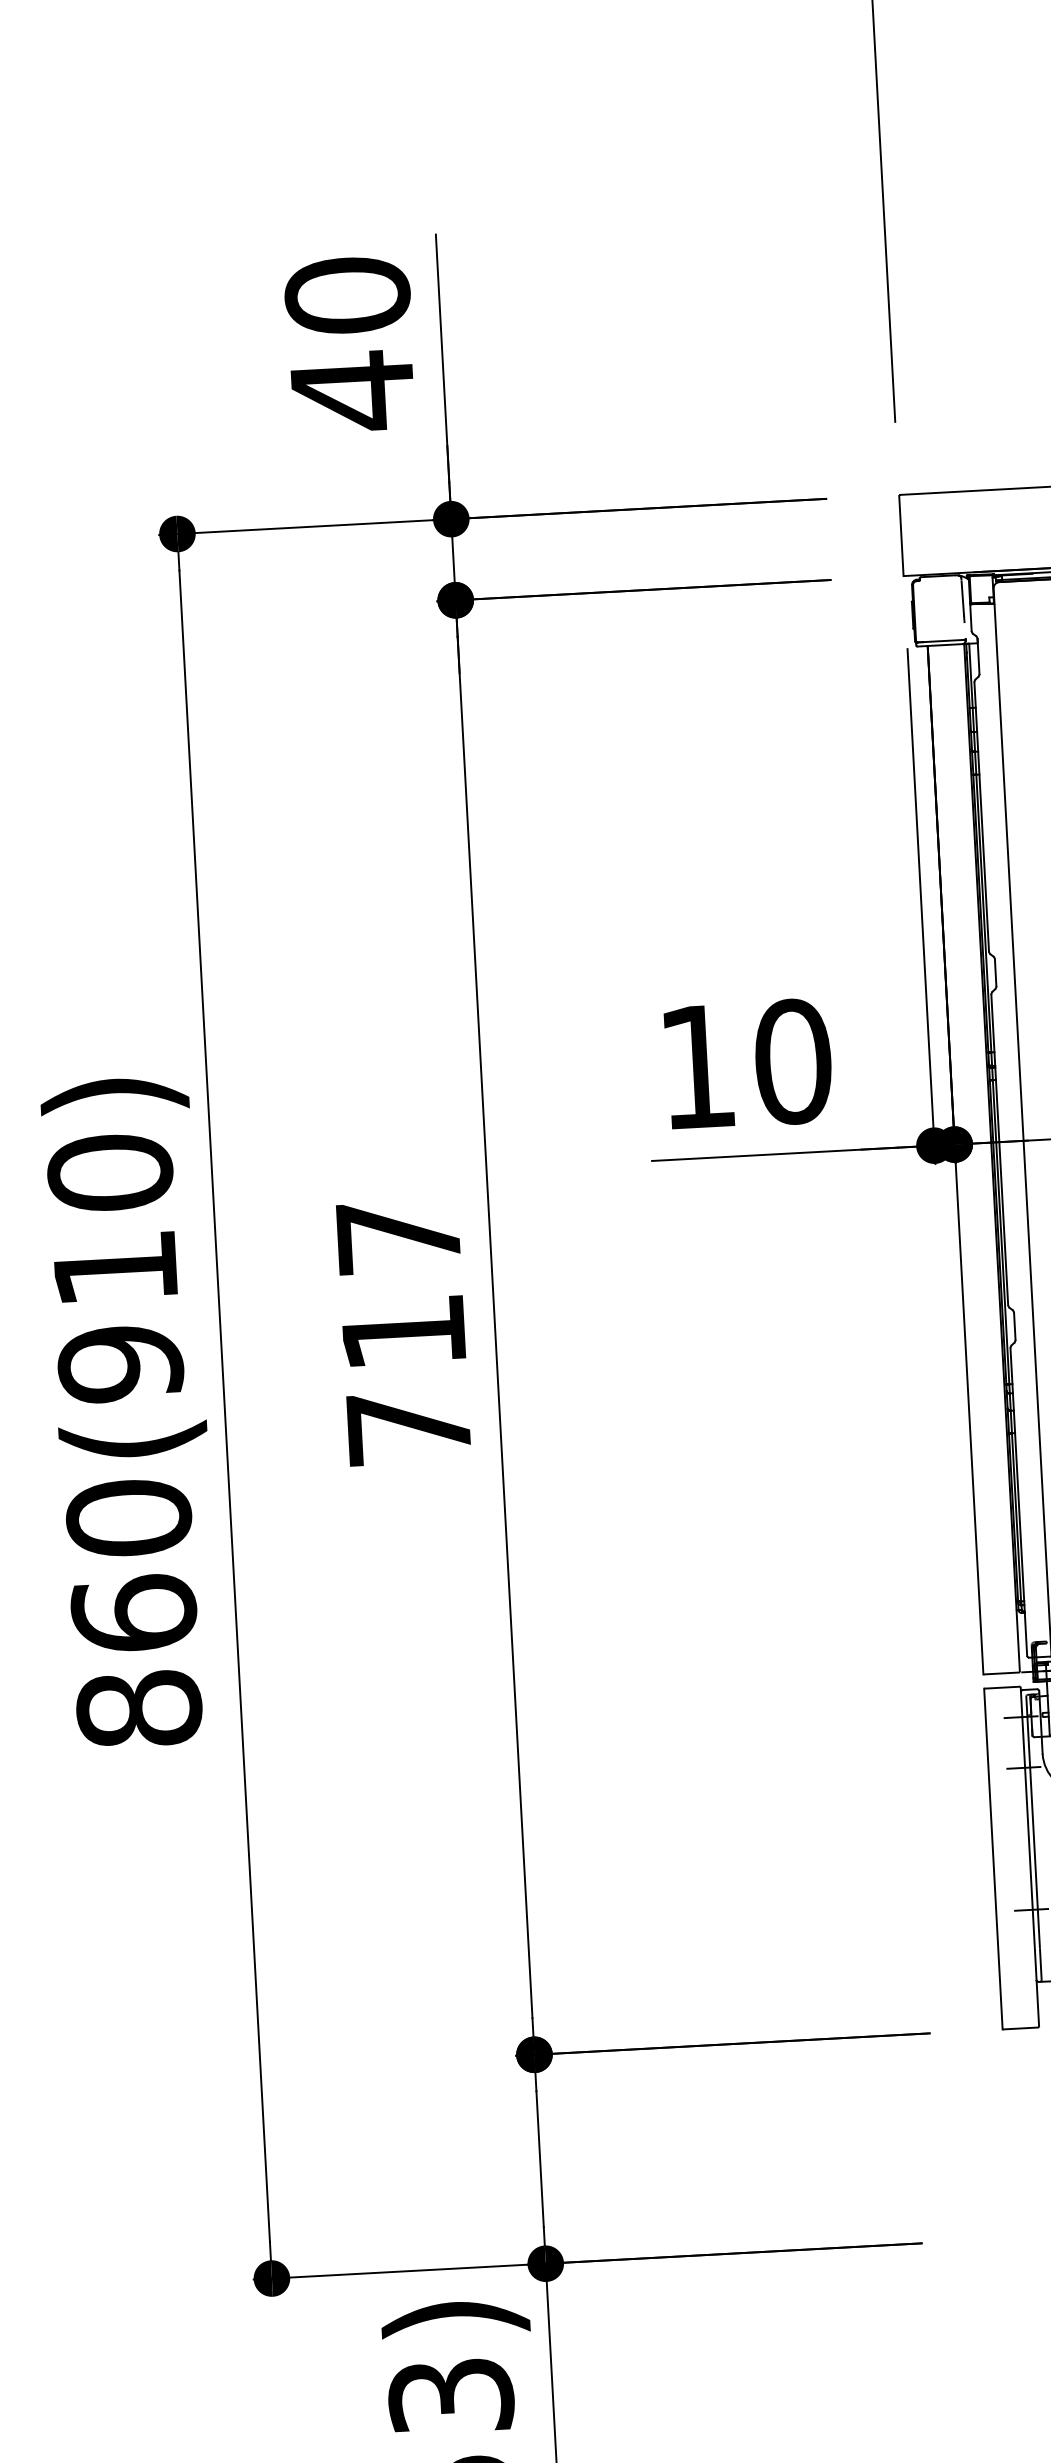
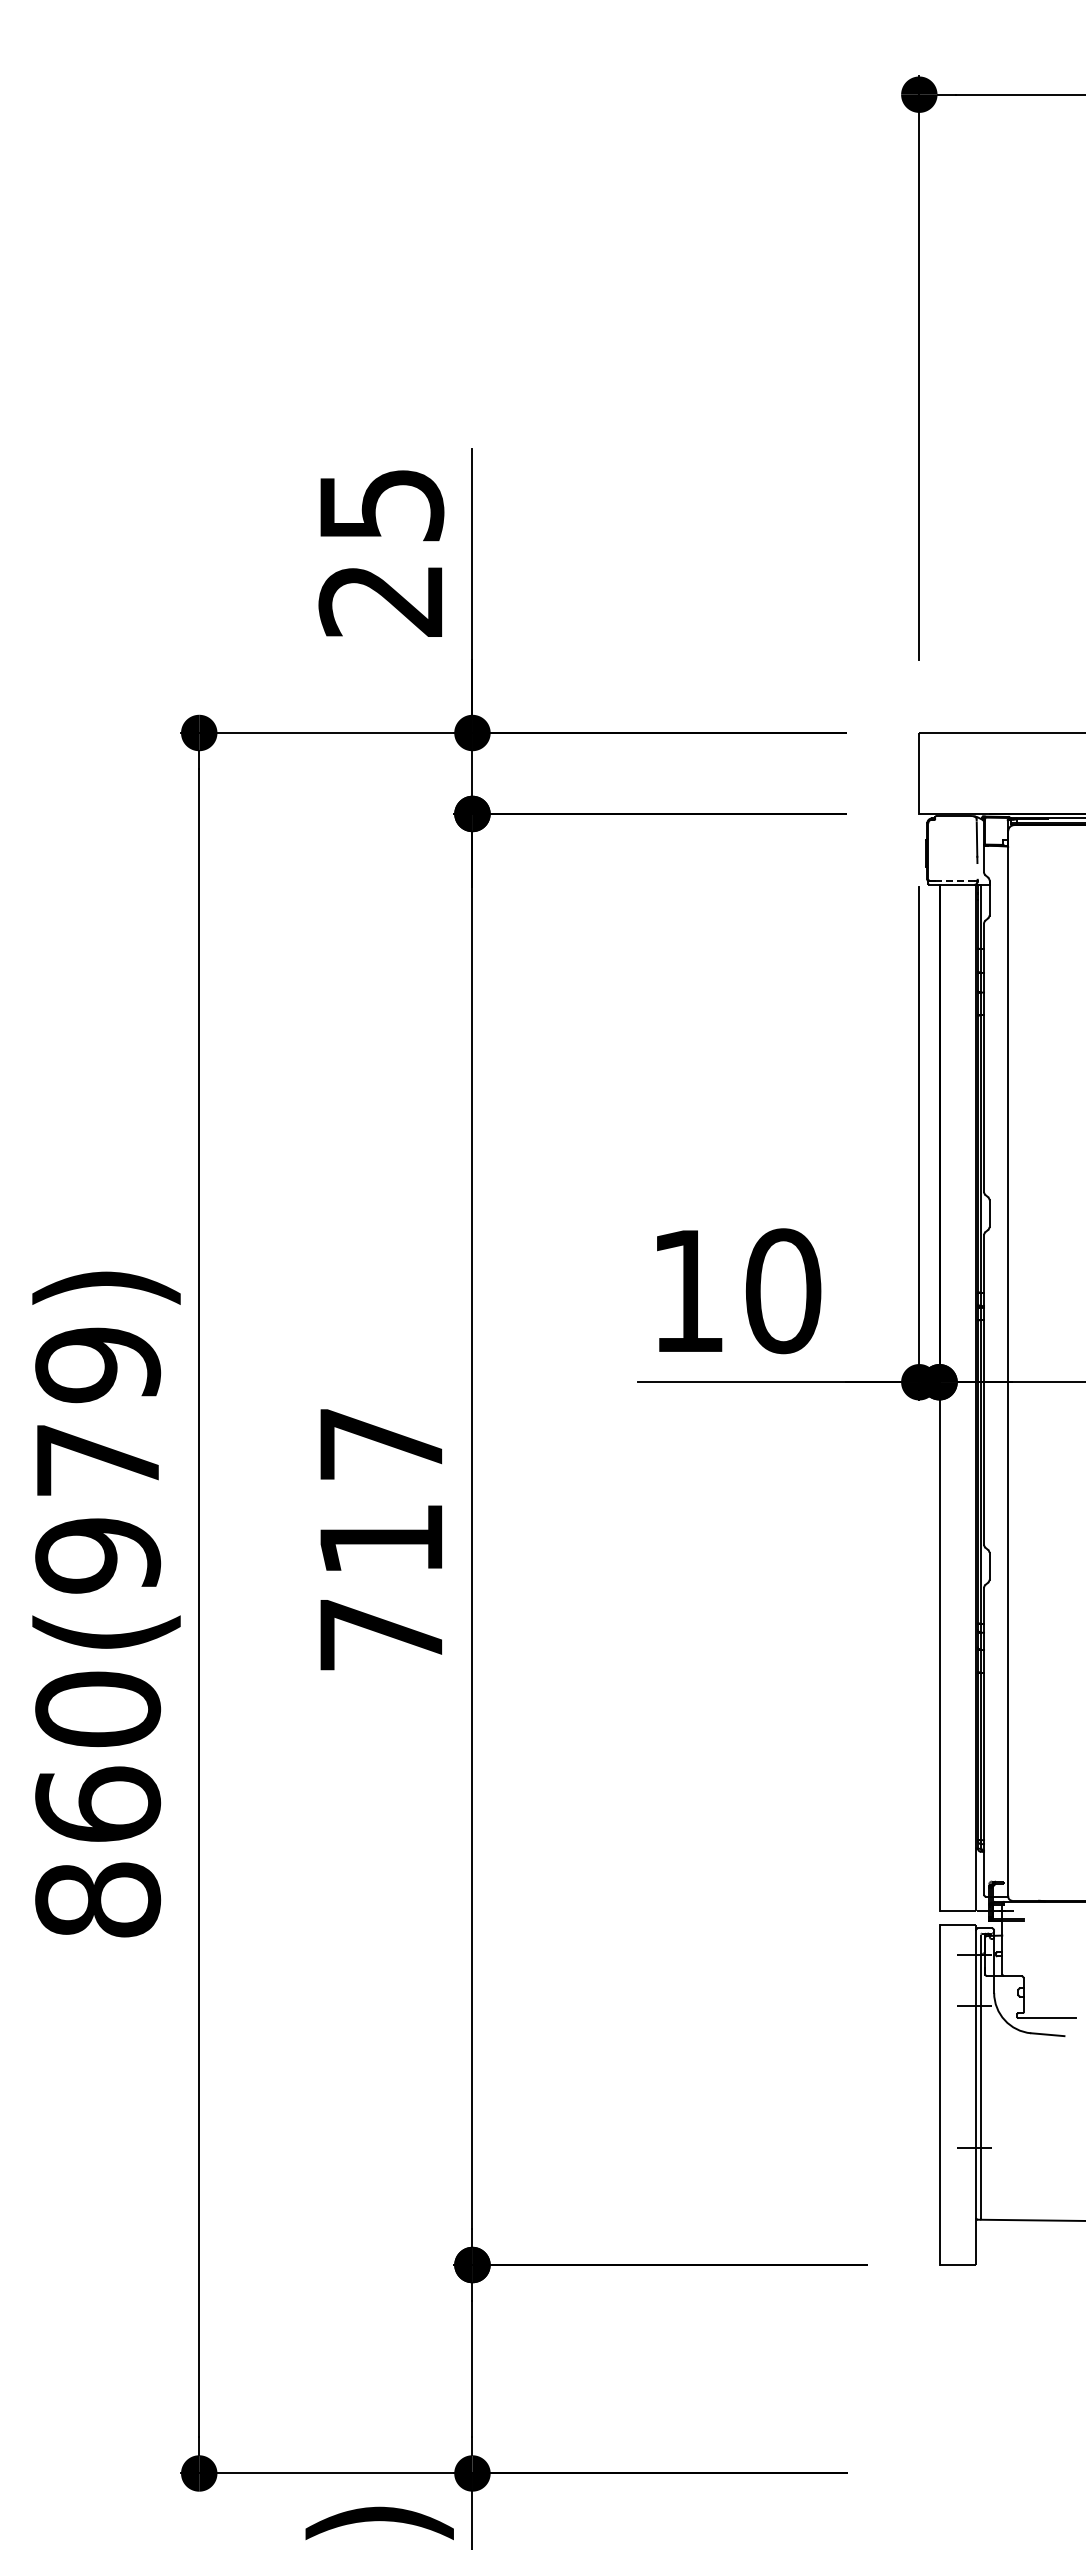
text: (350, 344) -> (381, 553), 40 -> 25
line: (943, 640) -> (955, 880), solid -> dashed
text: (113, 1219) -> (98, 1411), 860(910) -> 860(979)

